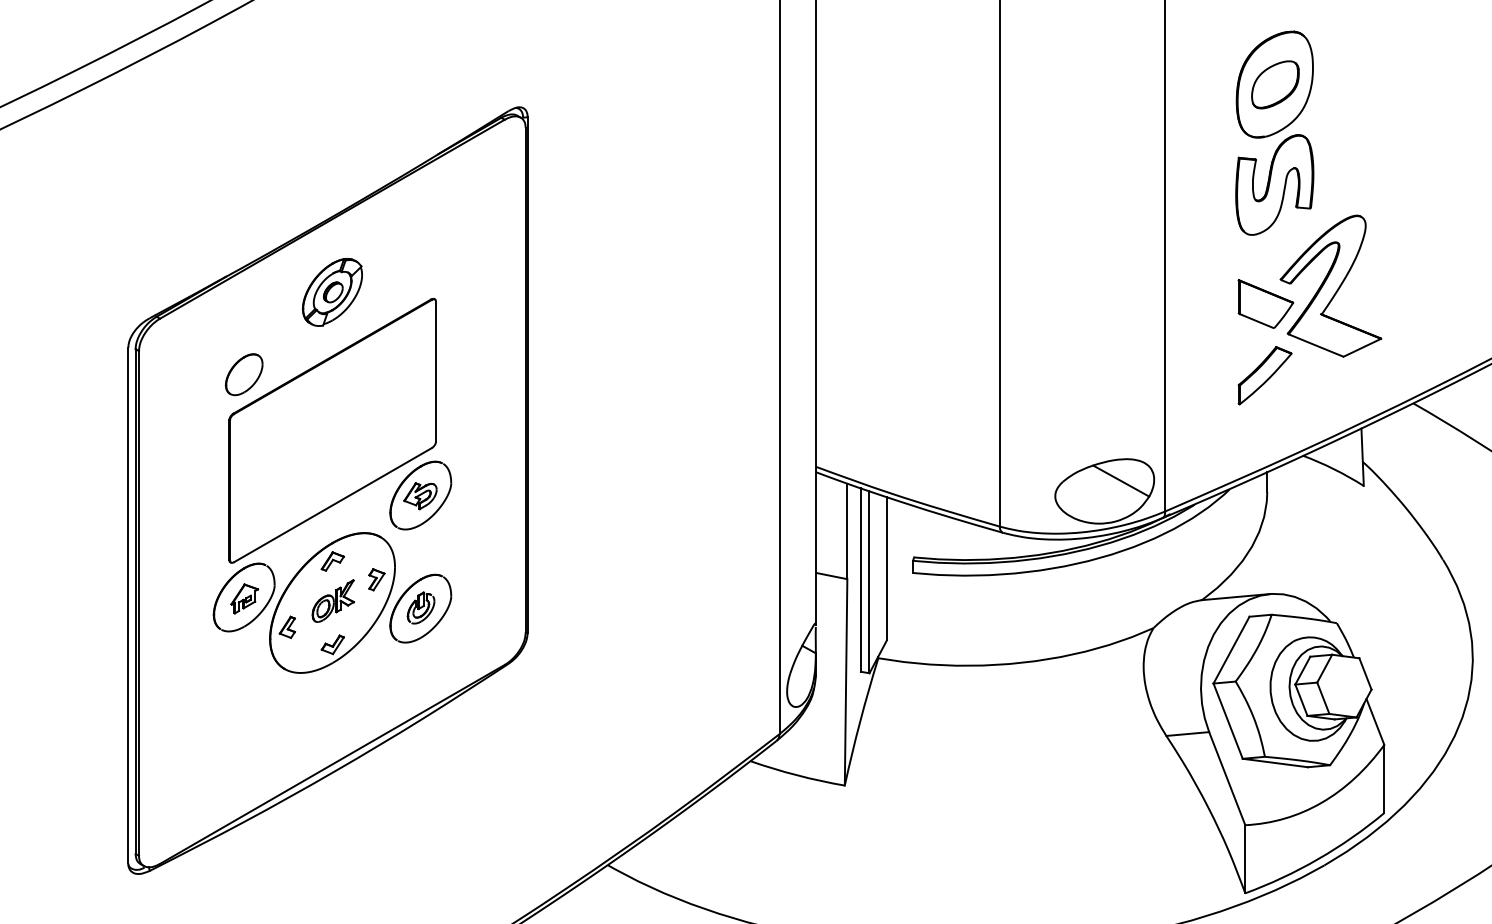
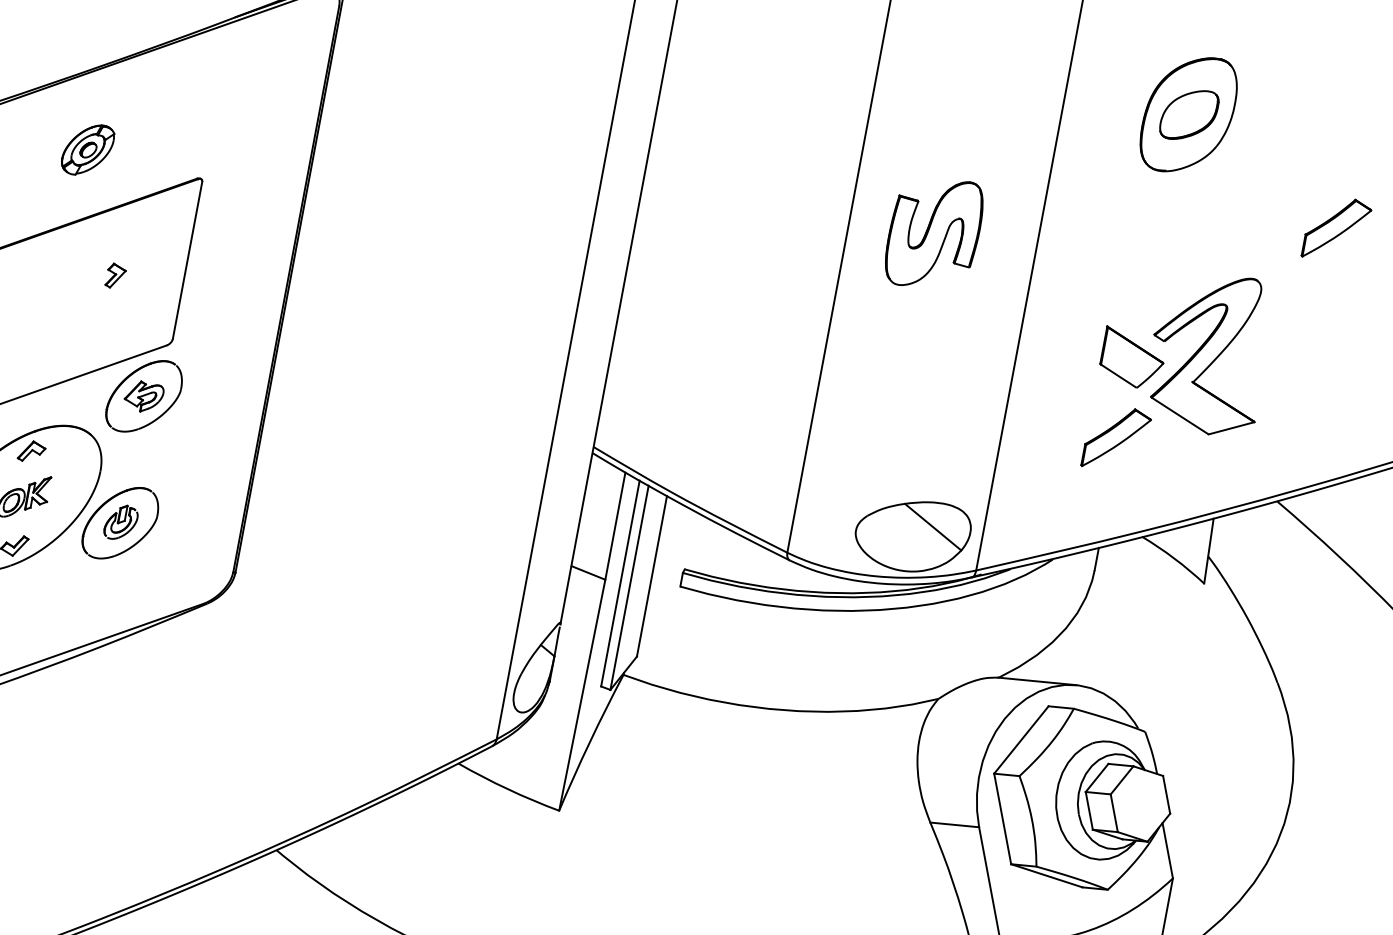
part: (1420, 159) -> (1336, 229), added
part: (1274, 184) -> (933, 232), moved
part: (331, 292) -> (86, 149), size x0.7
part: (376, 579) -> (115, 275), moved

